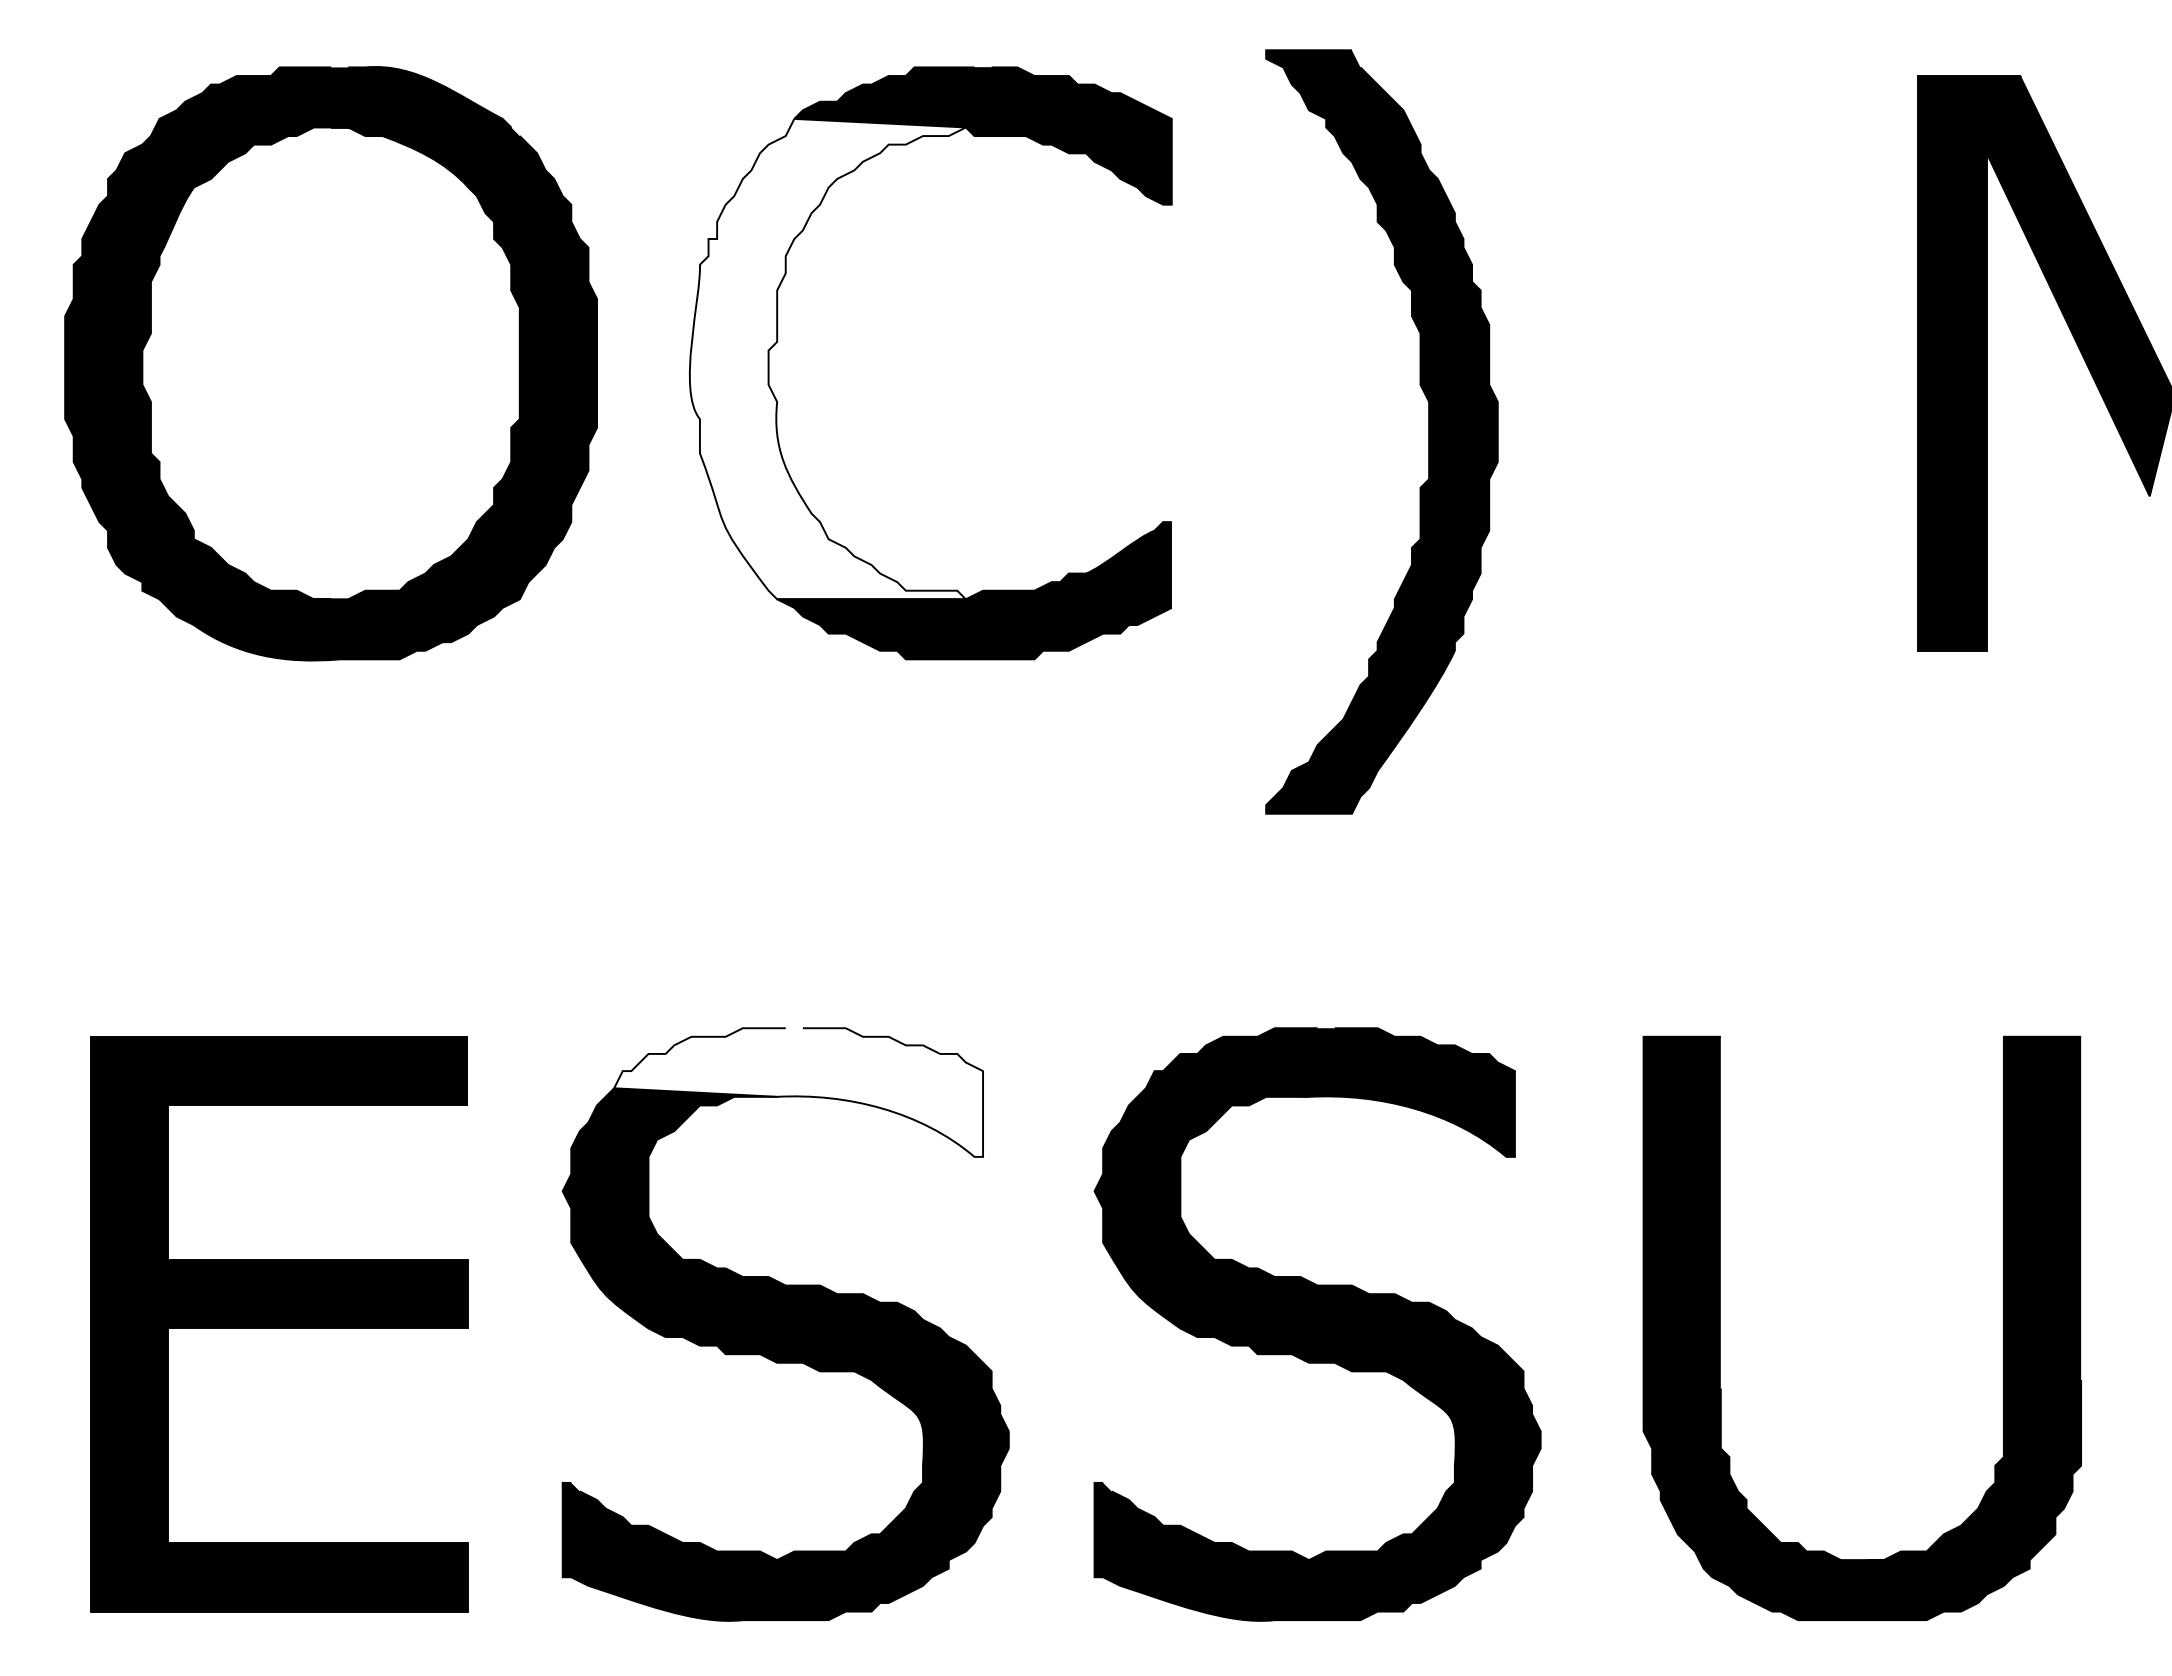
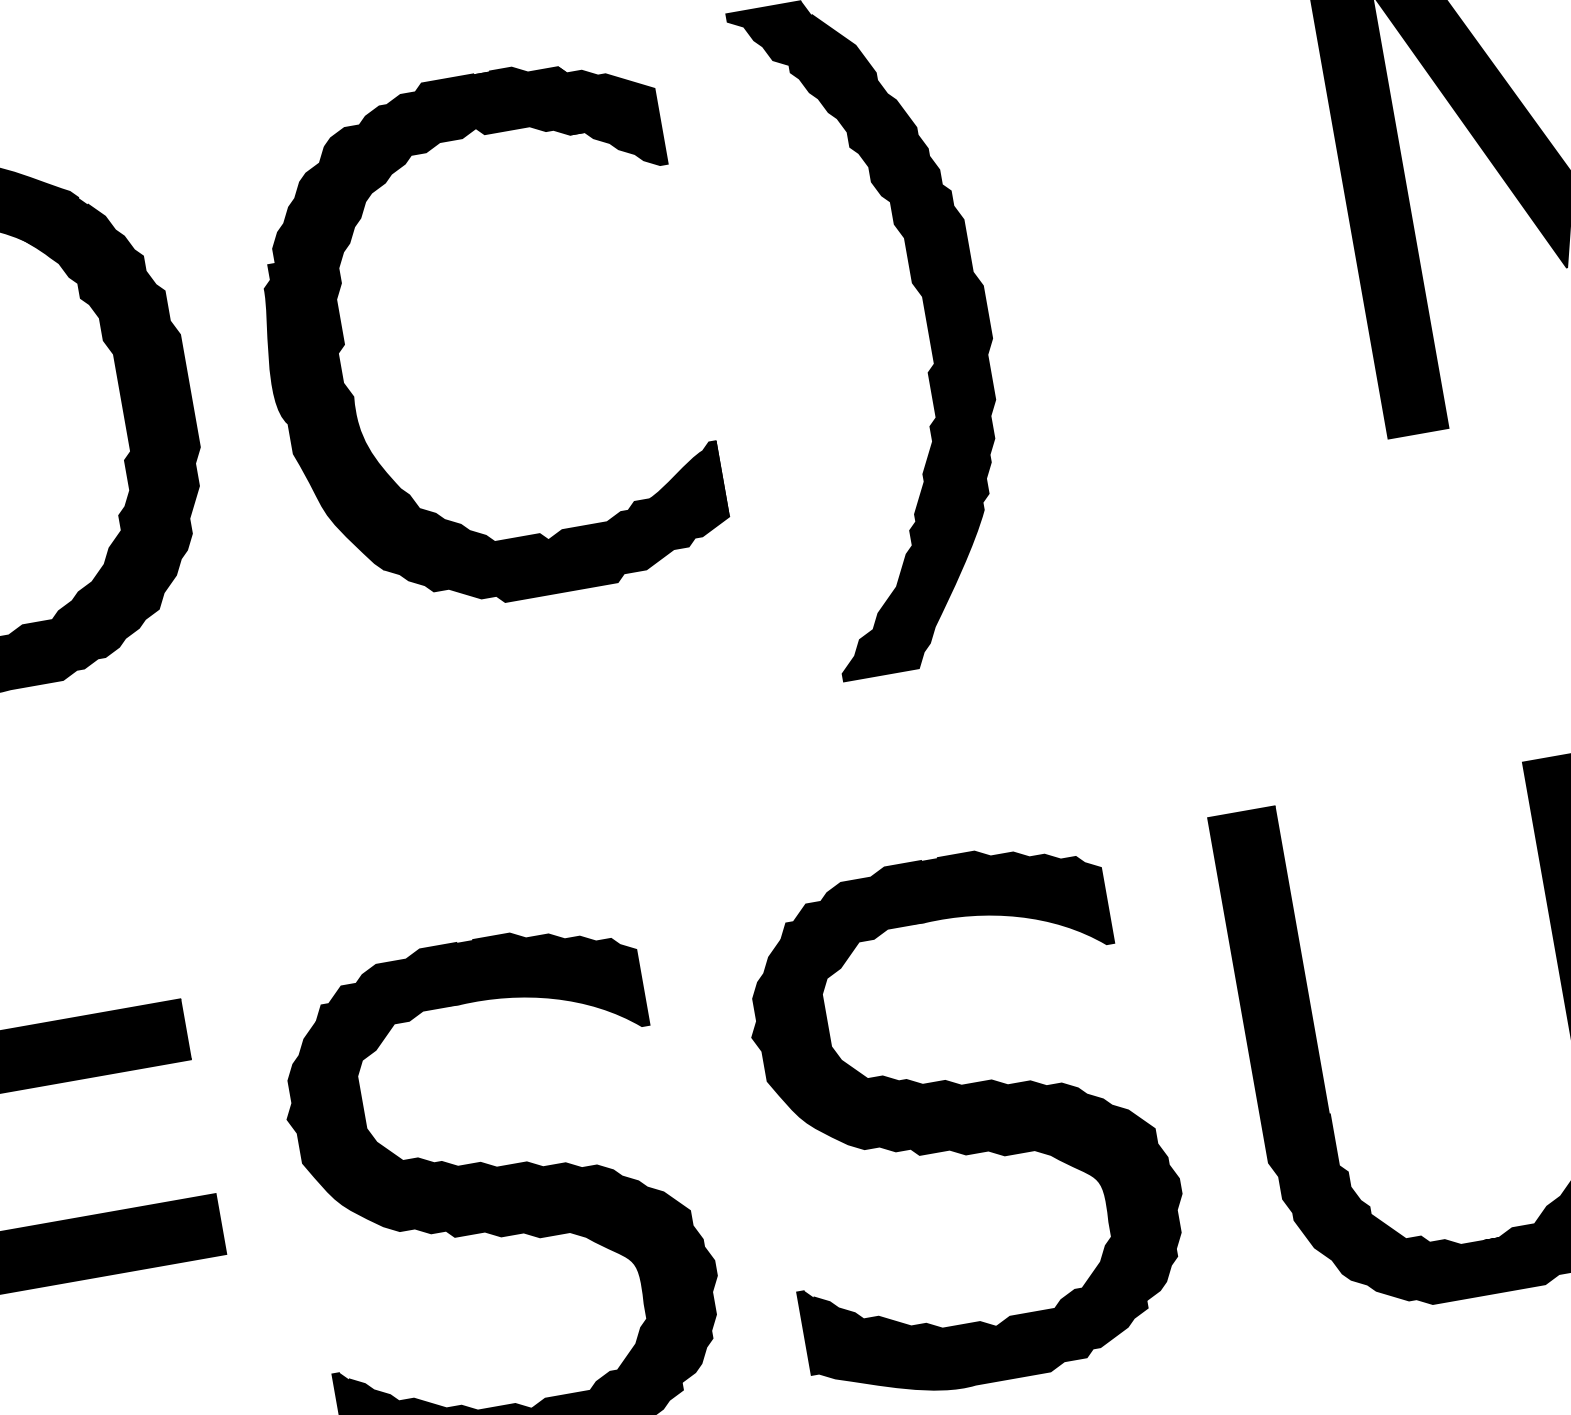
fill: (827, 358) -> (390, 351), added
fill: (798, 1092) -> (478, 996), added

